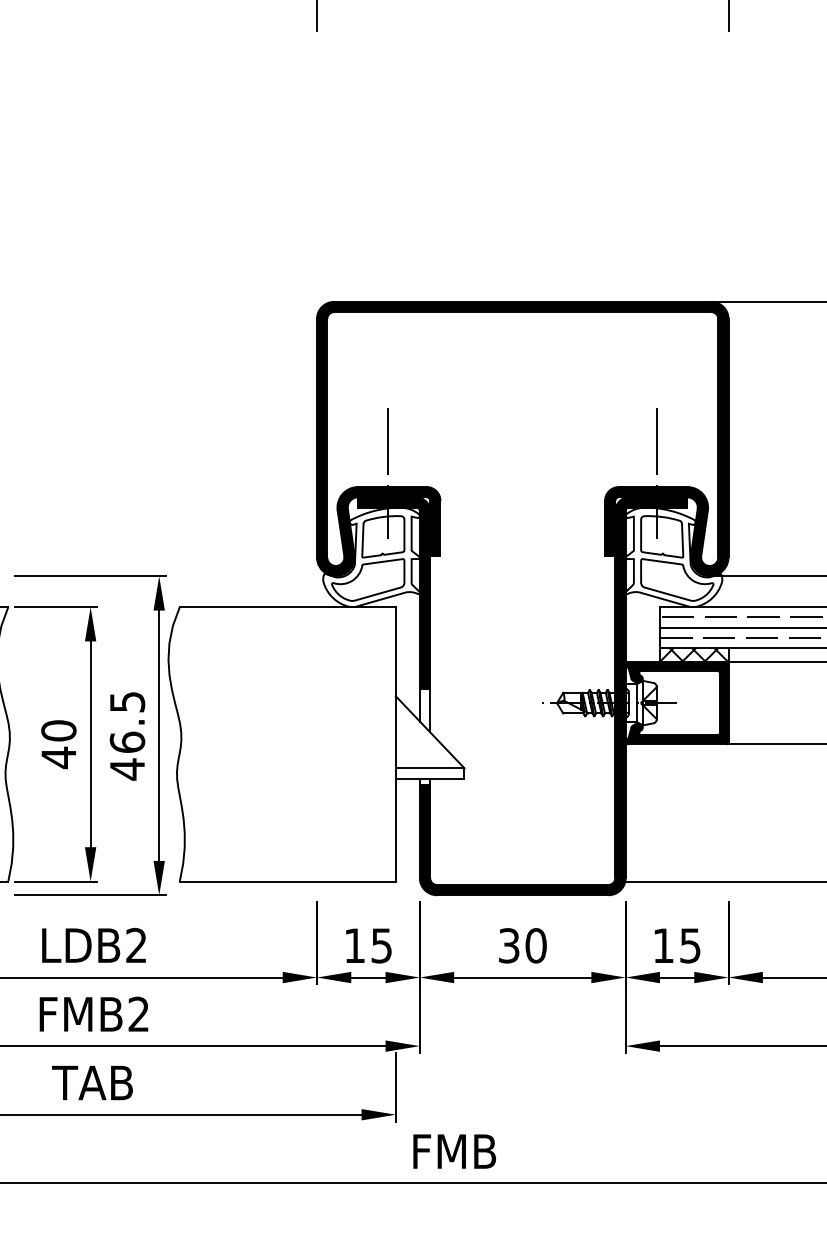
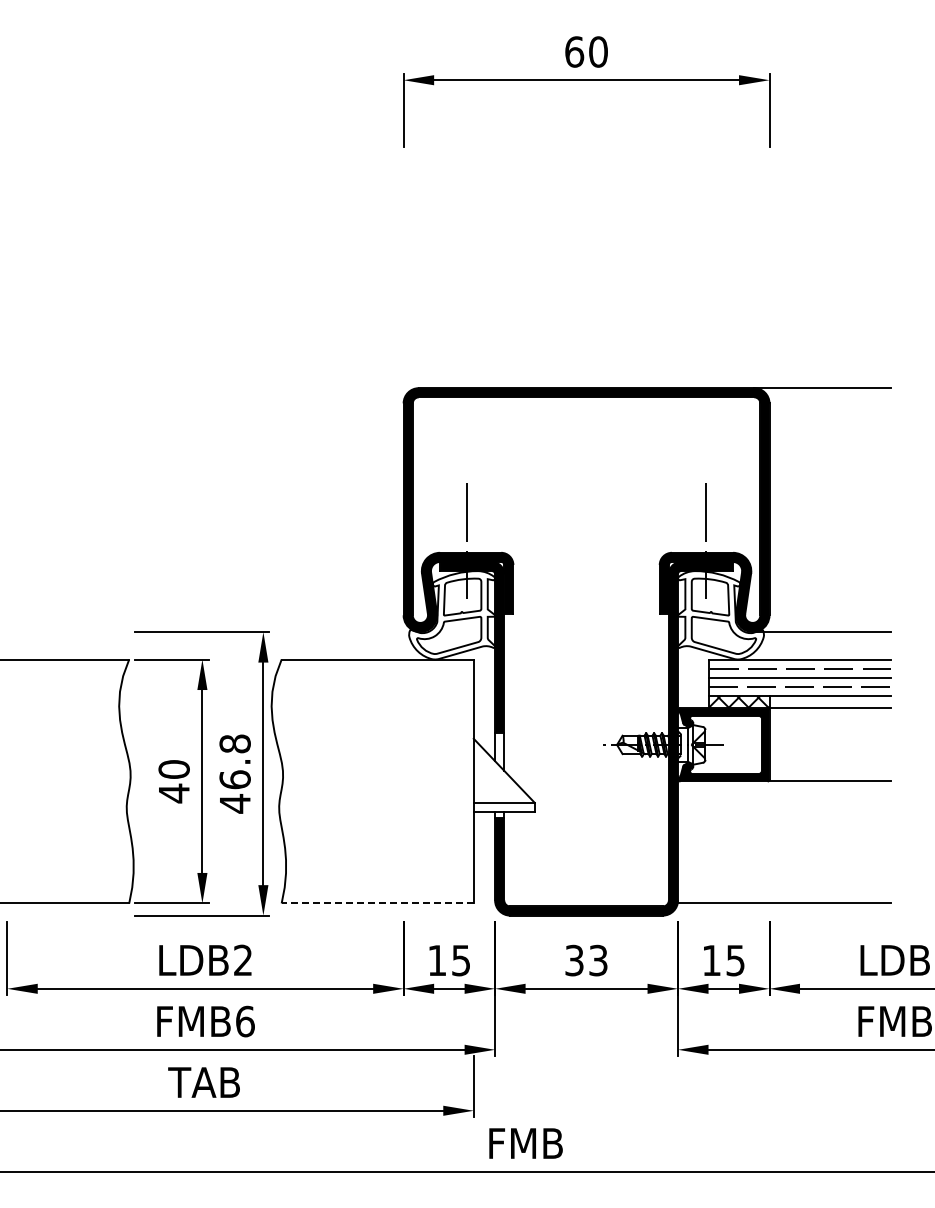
text: (126, 701) -> (234, 743), 46.5 -> 46.8
line: (287, 881) -> (377, 903), solid -> dashed
text: (536, 945) -> (598, 960), 30 -> 33
text: (139, 1014) -> (245, 1021), FMB2 -> FMB6

